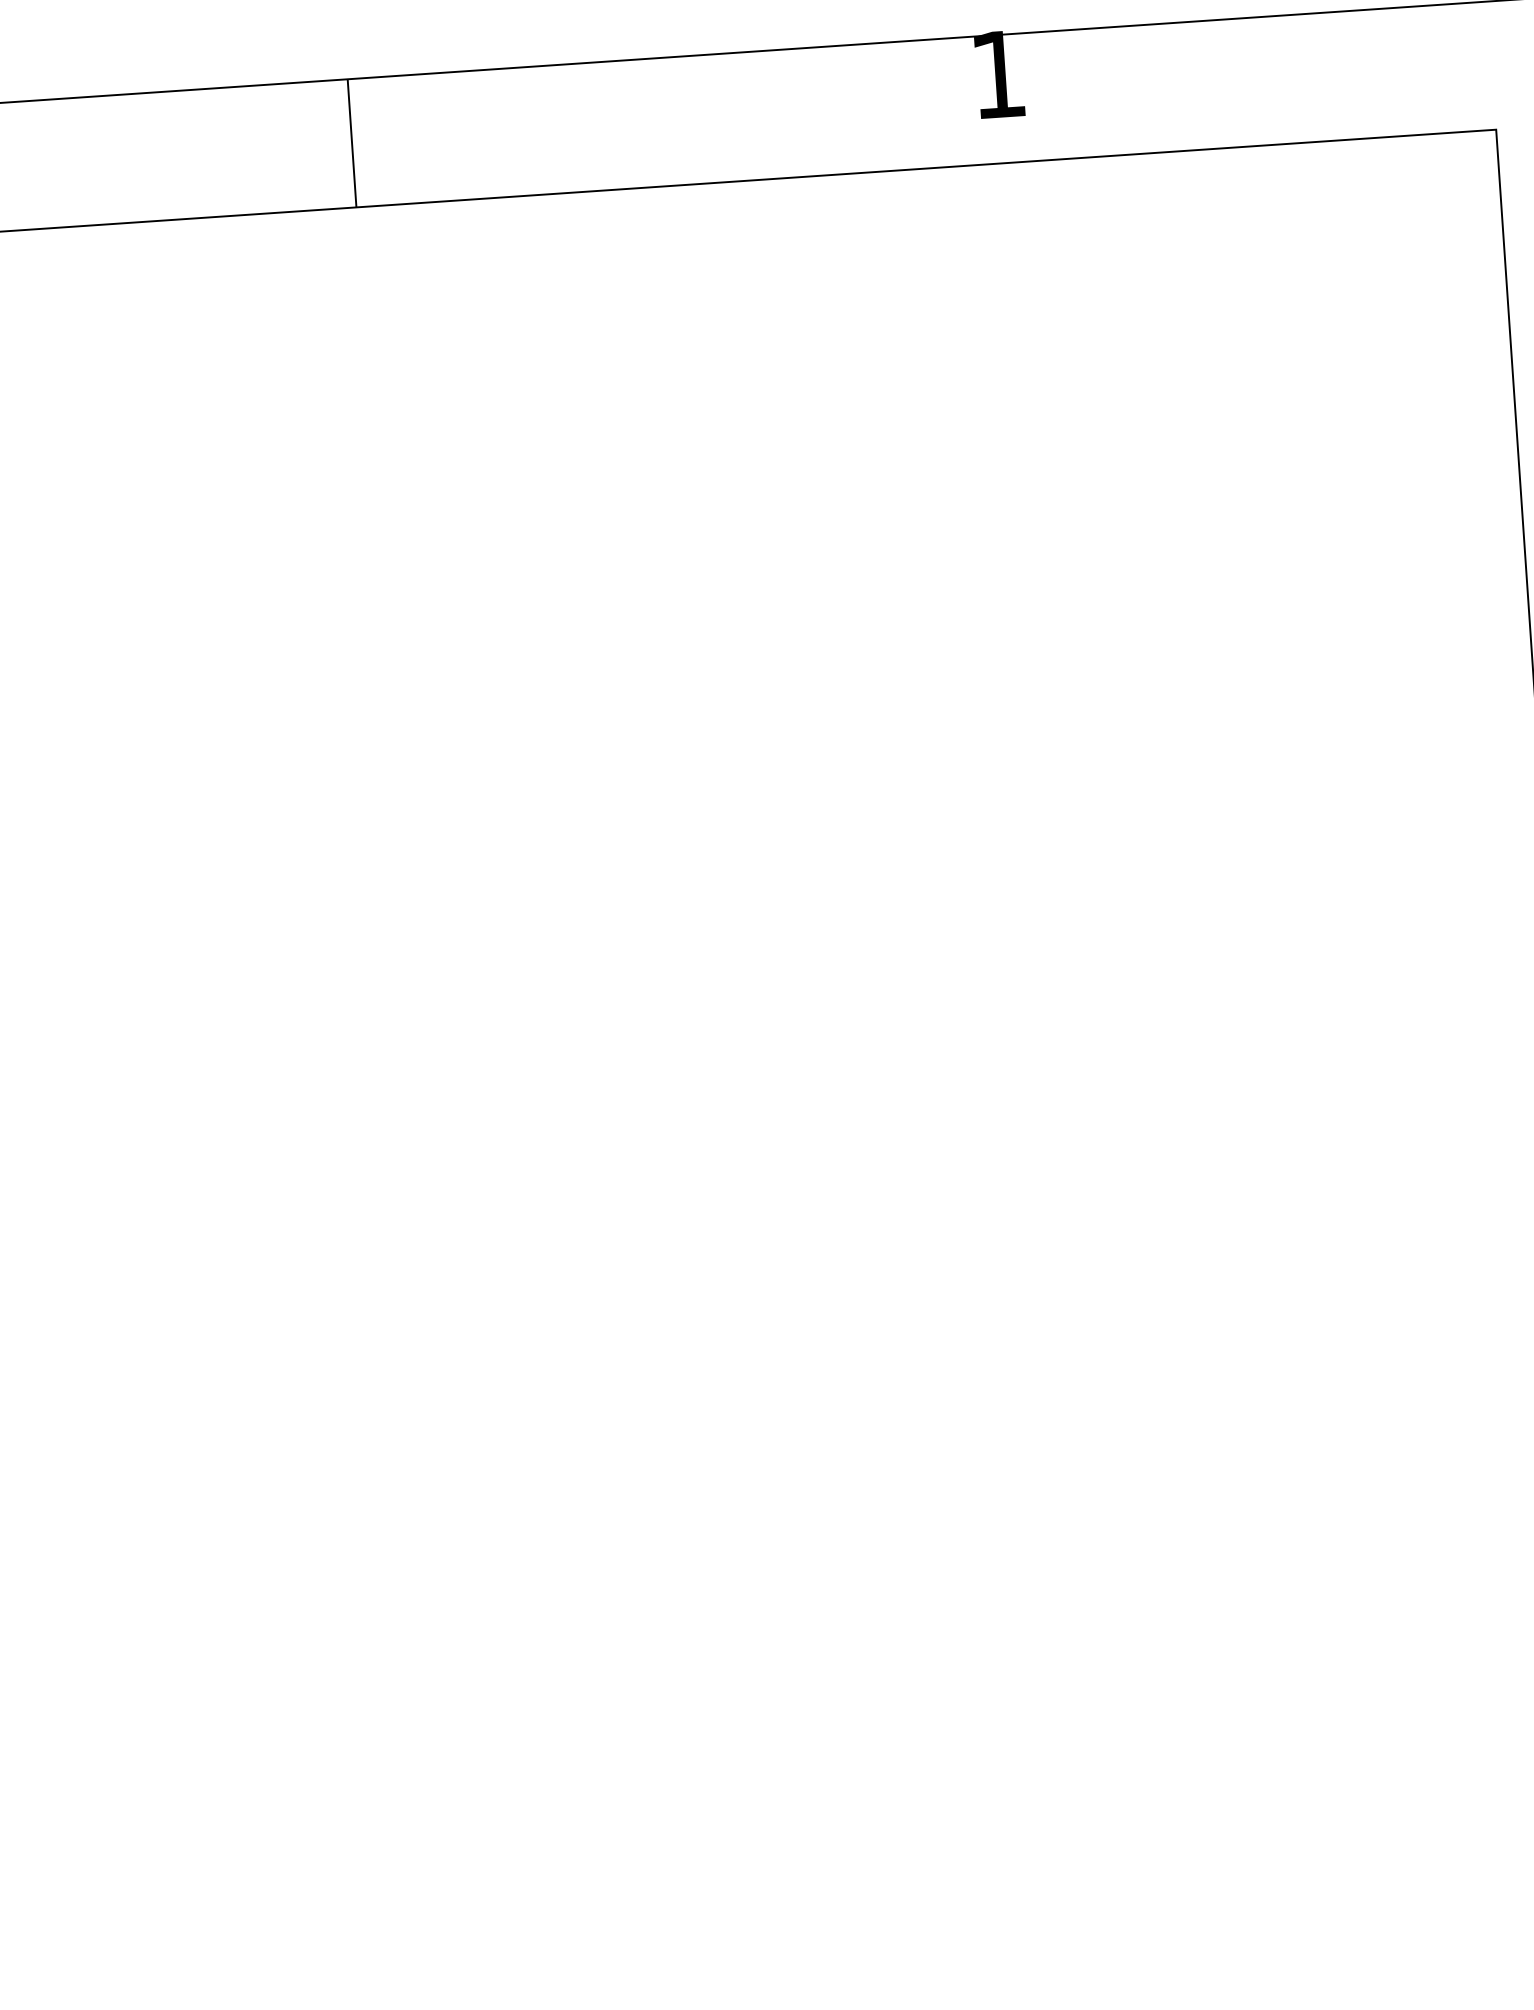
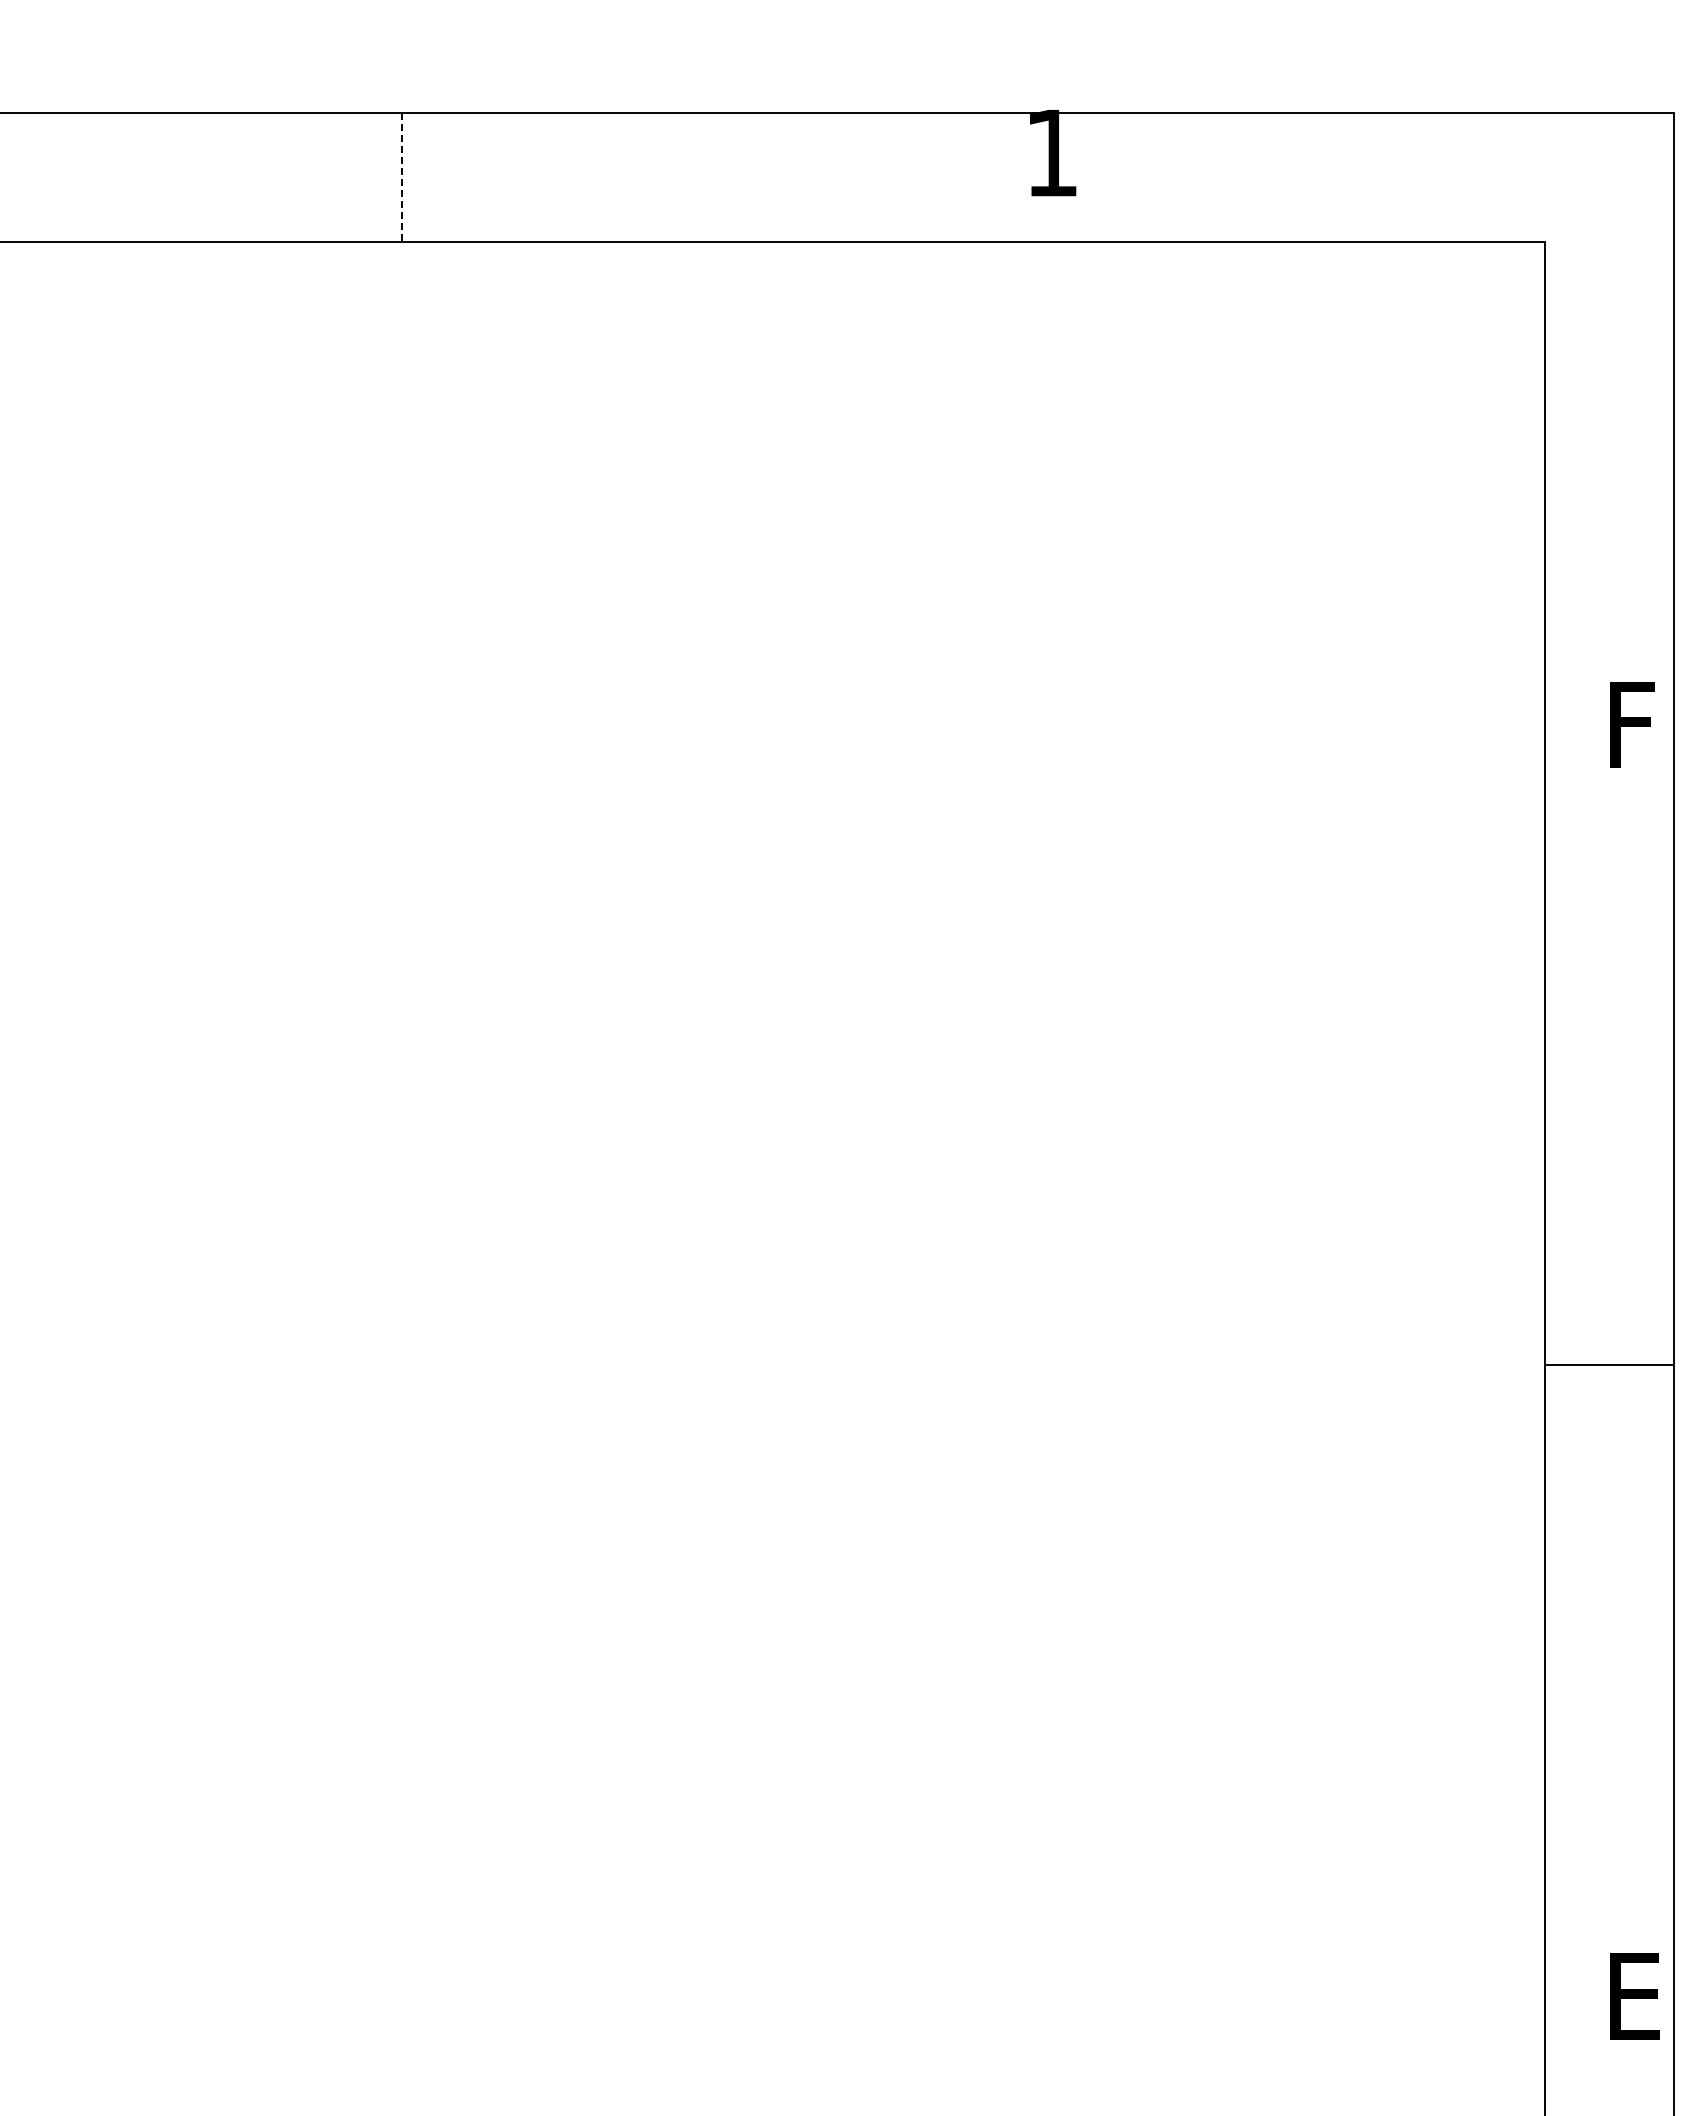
line: (352, 144) -> (402, 178), solid -> dashed

